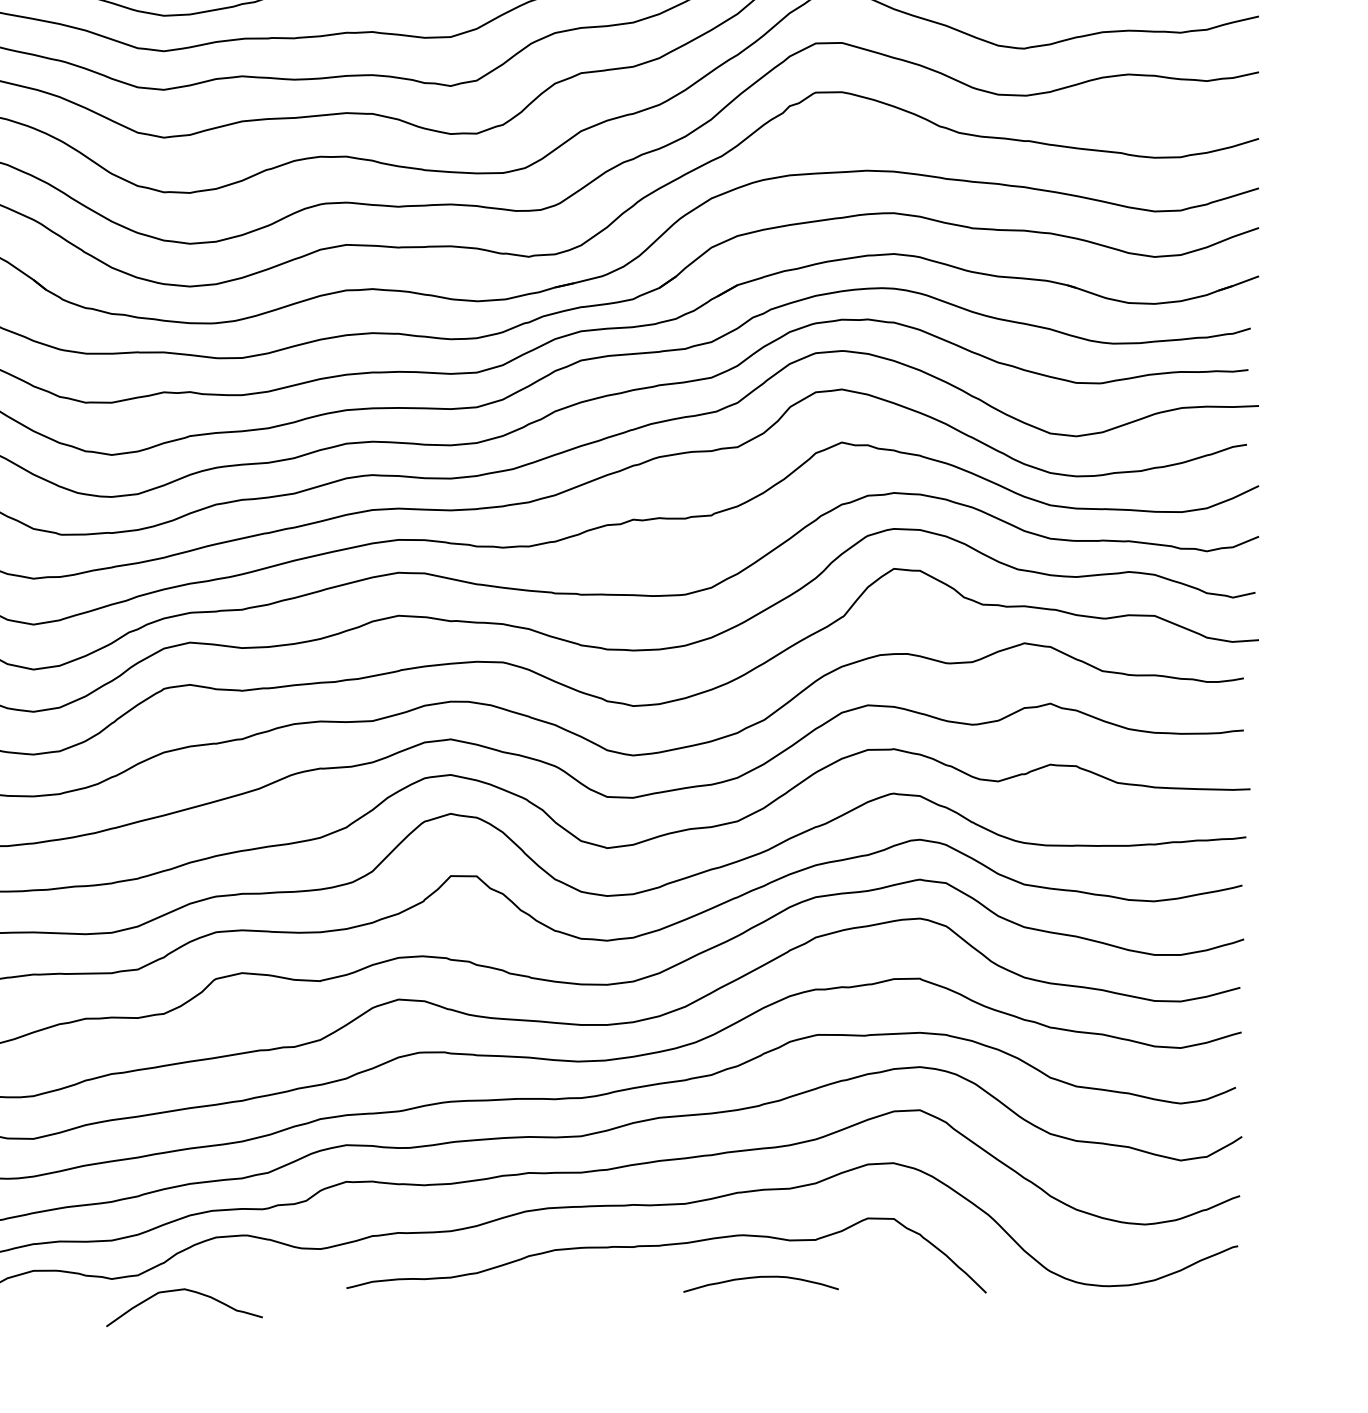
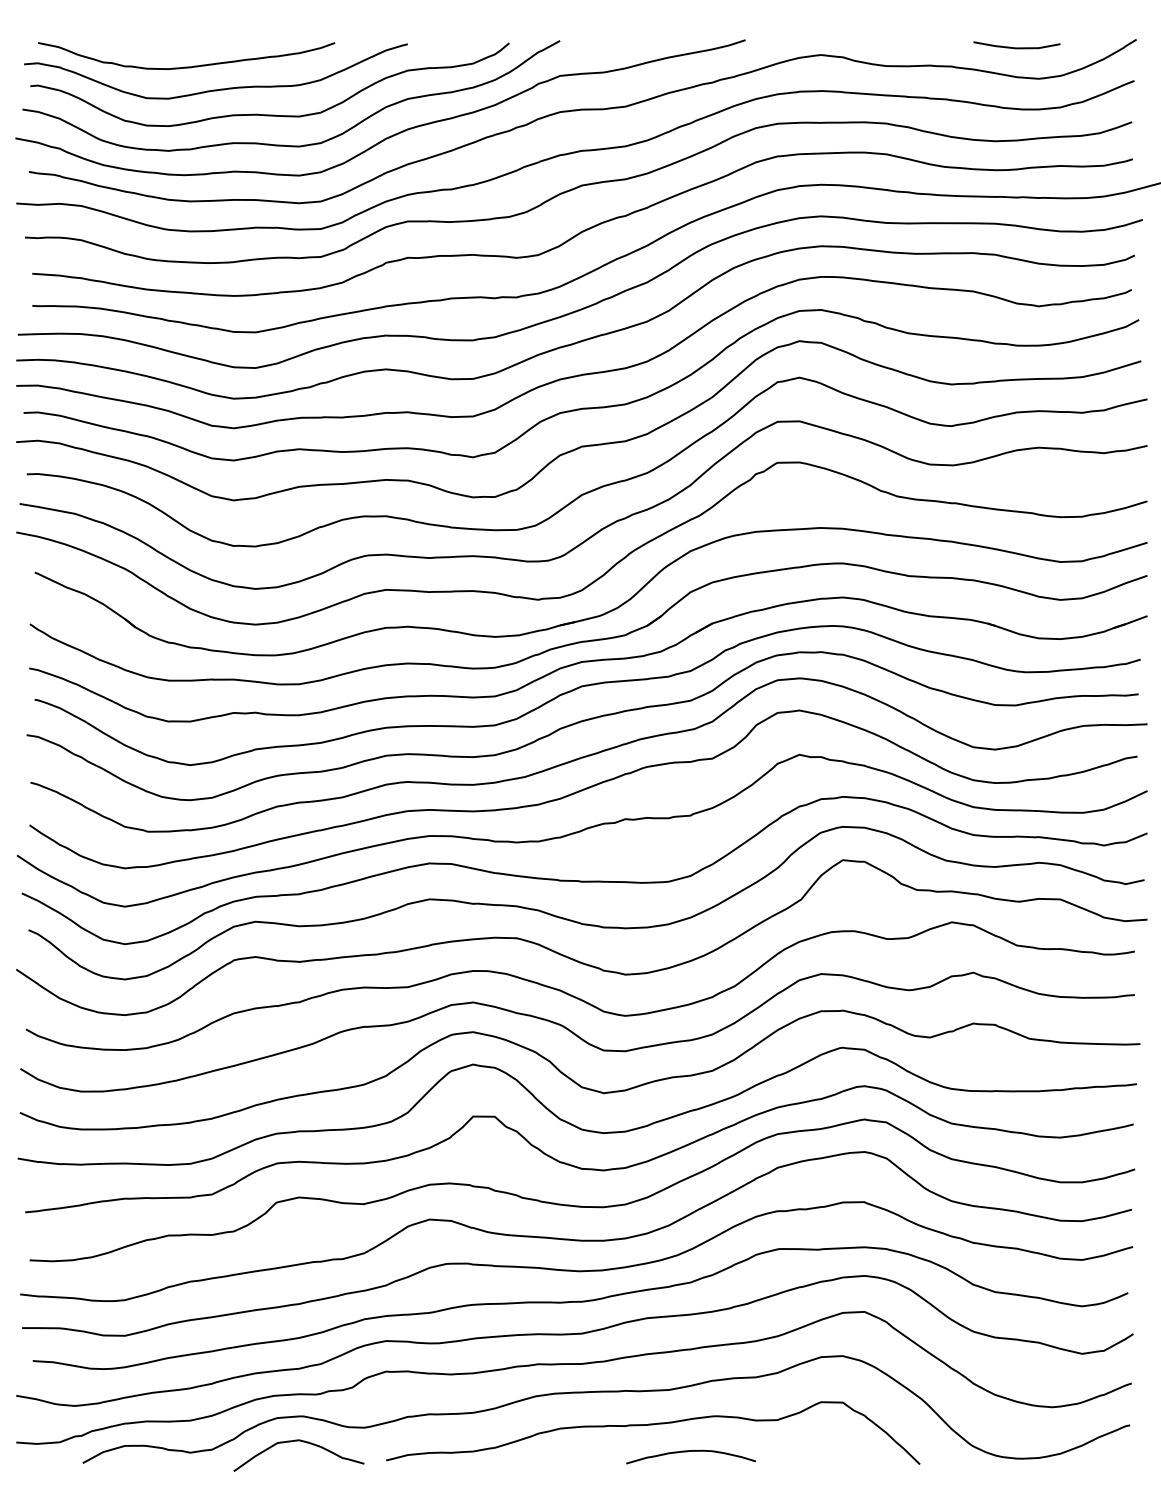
curve: (760, 1277) -> (690, 1451), moved
curve: (188, 1291) -> (302, 1442), moved

